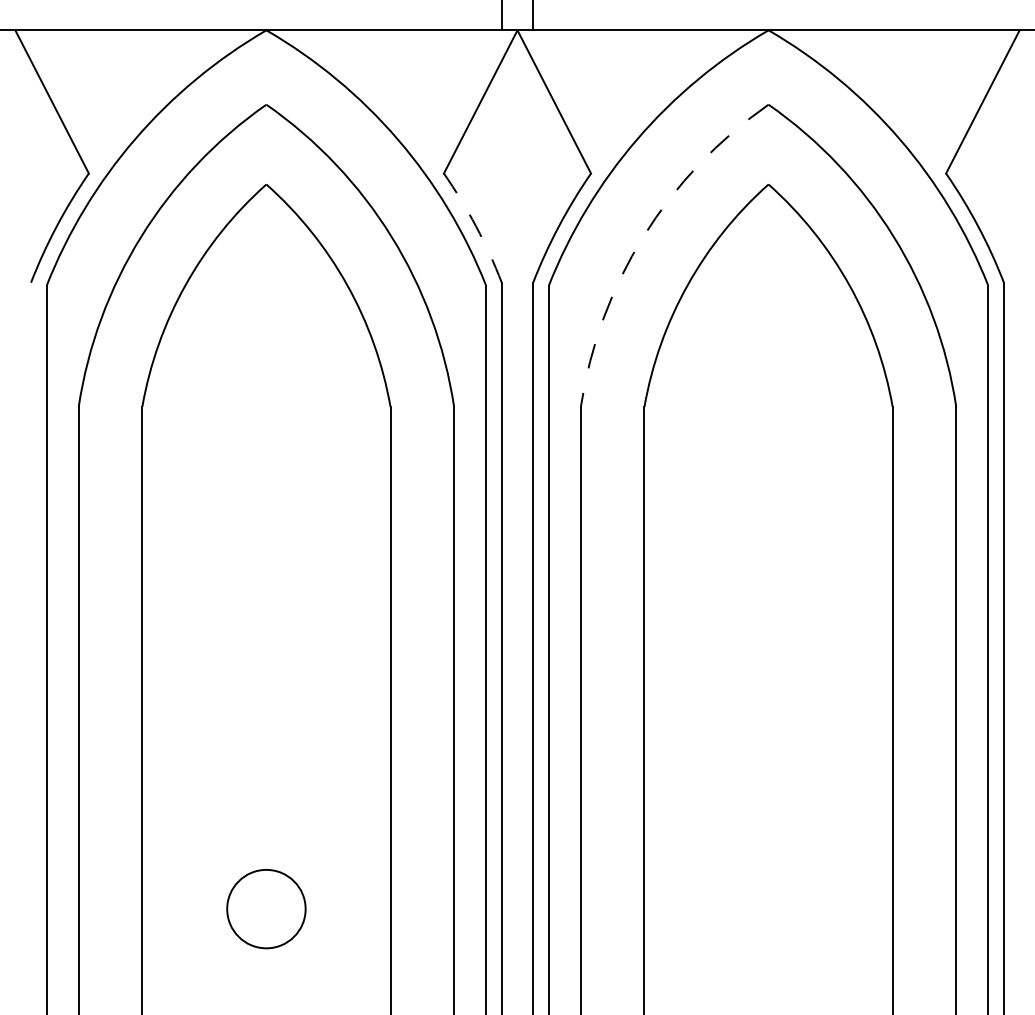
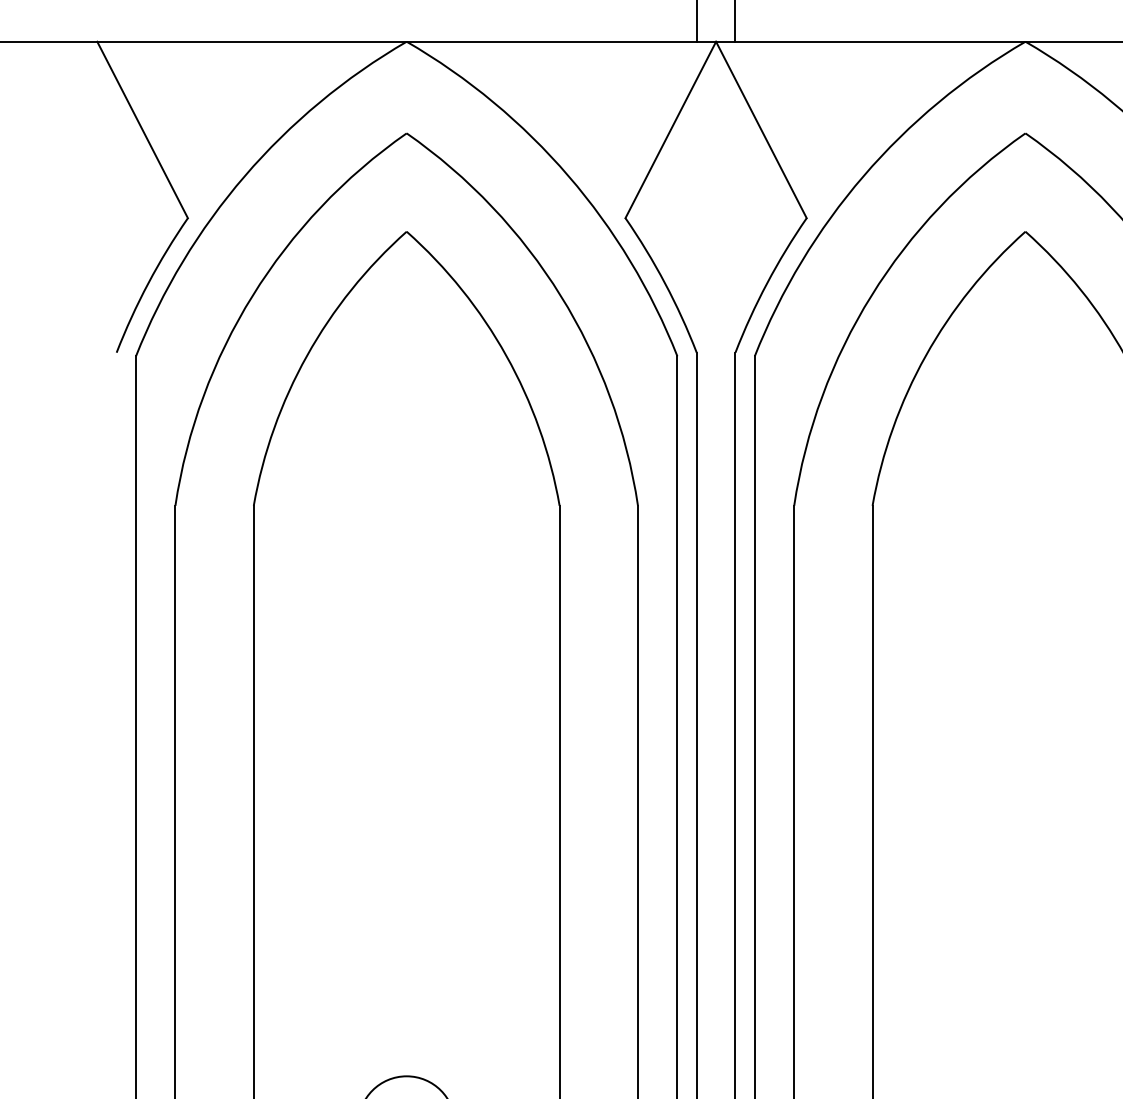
arc: (476, 226) -> (665, 283), dashed -> solid
arc: (643, 236) -> (871, 295), dashed -> solid

